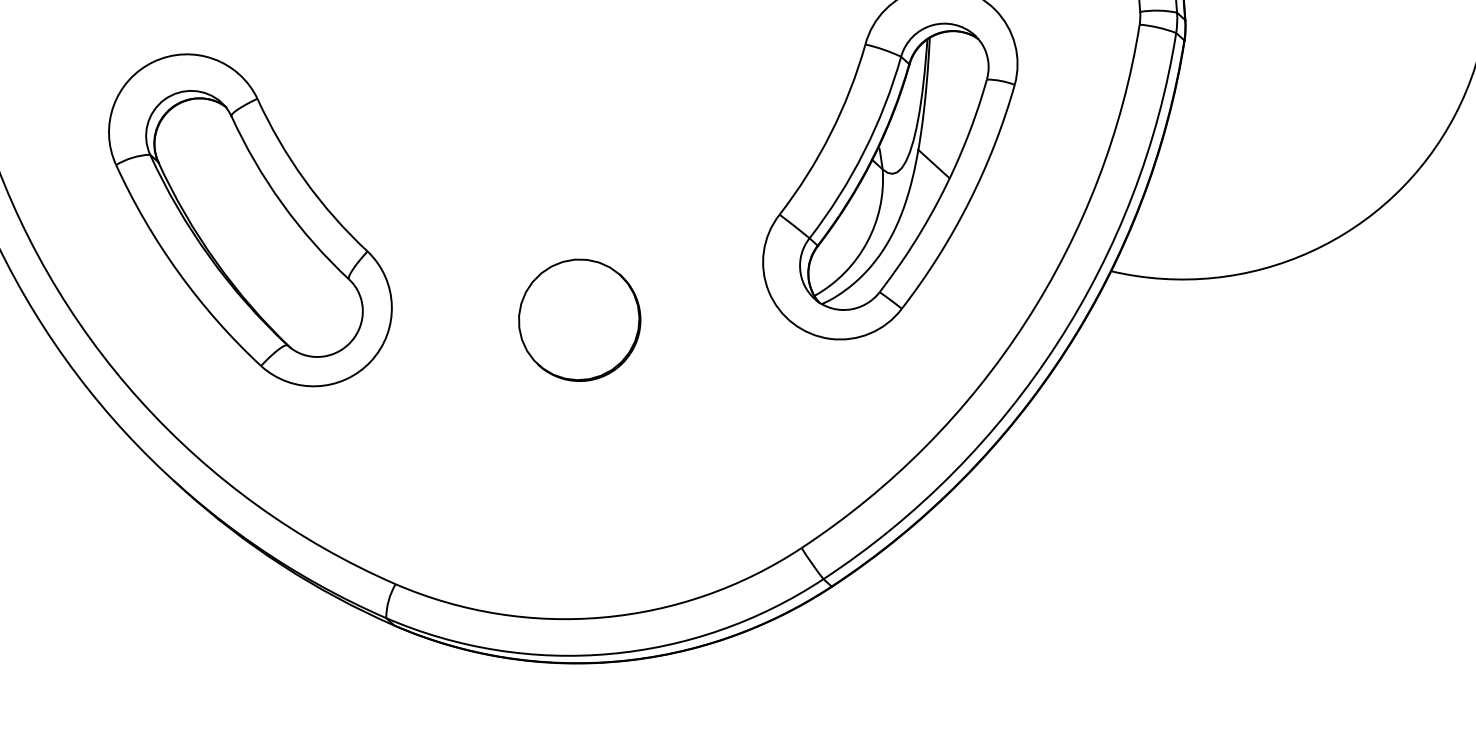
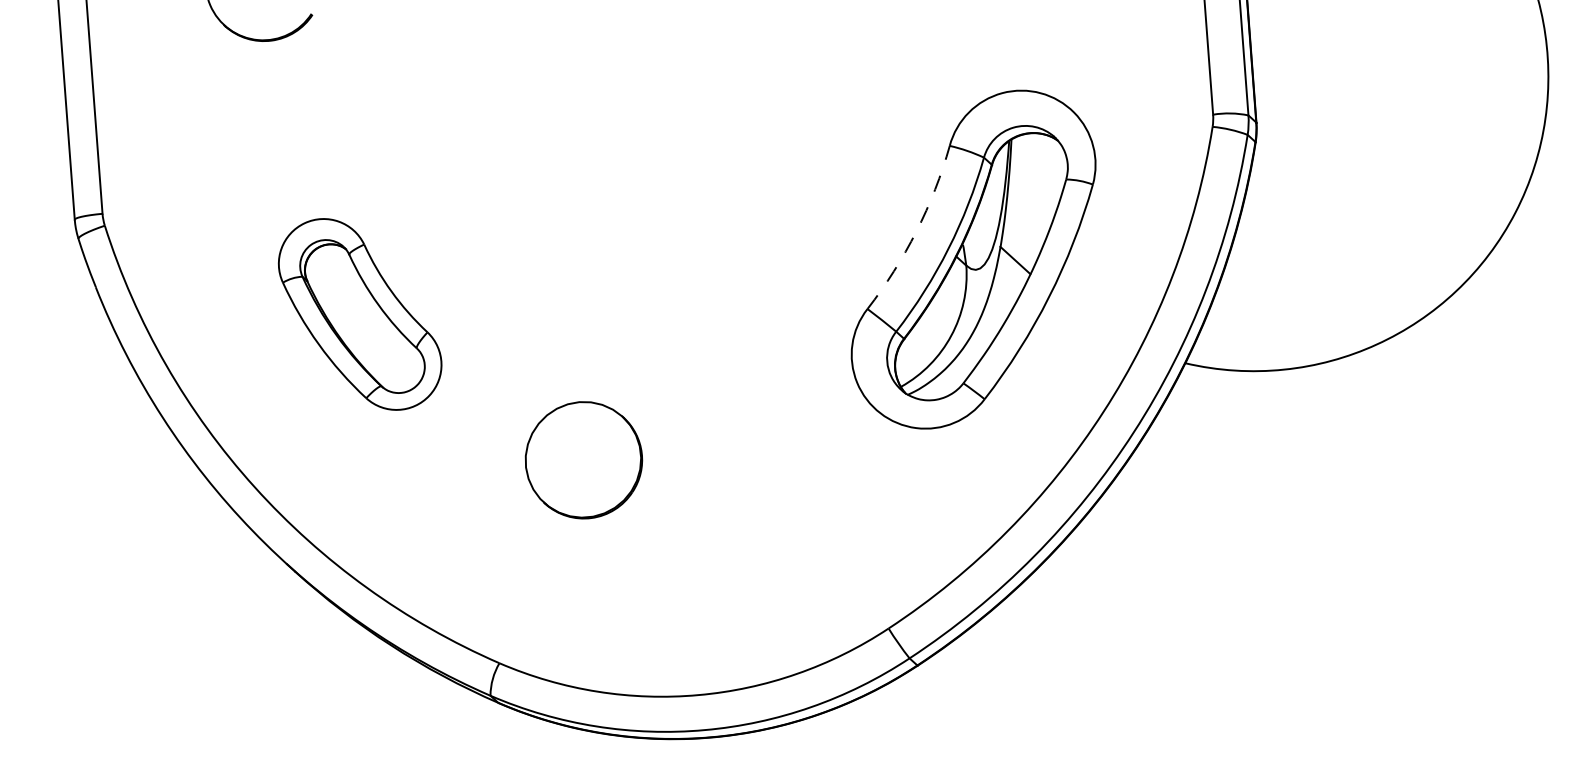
arc: (830, 133) -> (916, 231), solid -> dashed
part: (249, 220) -> (359, 314), size x0.6
part: (579, 320) -> (583, 460), moved

